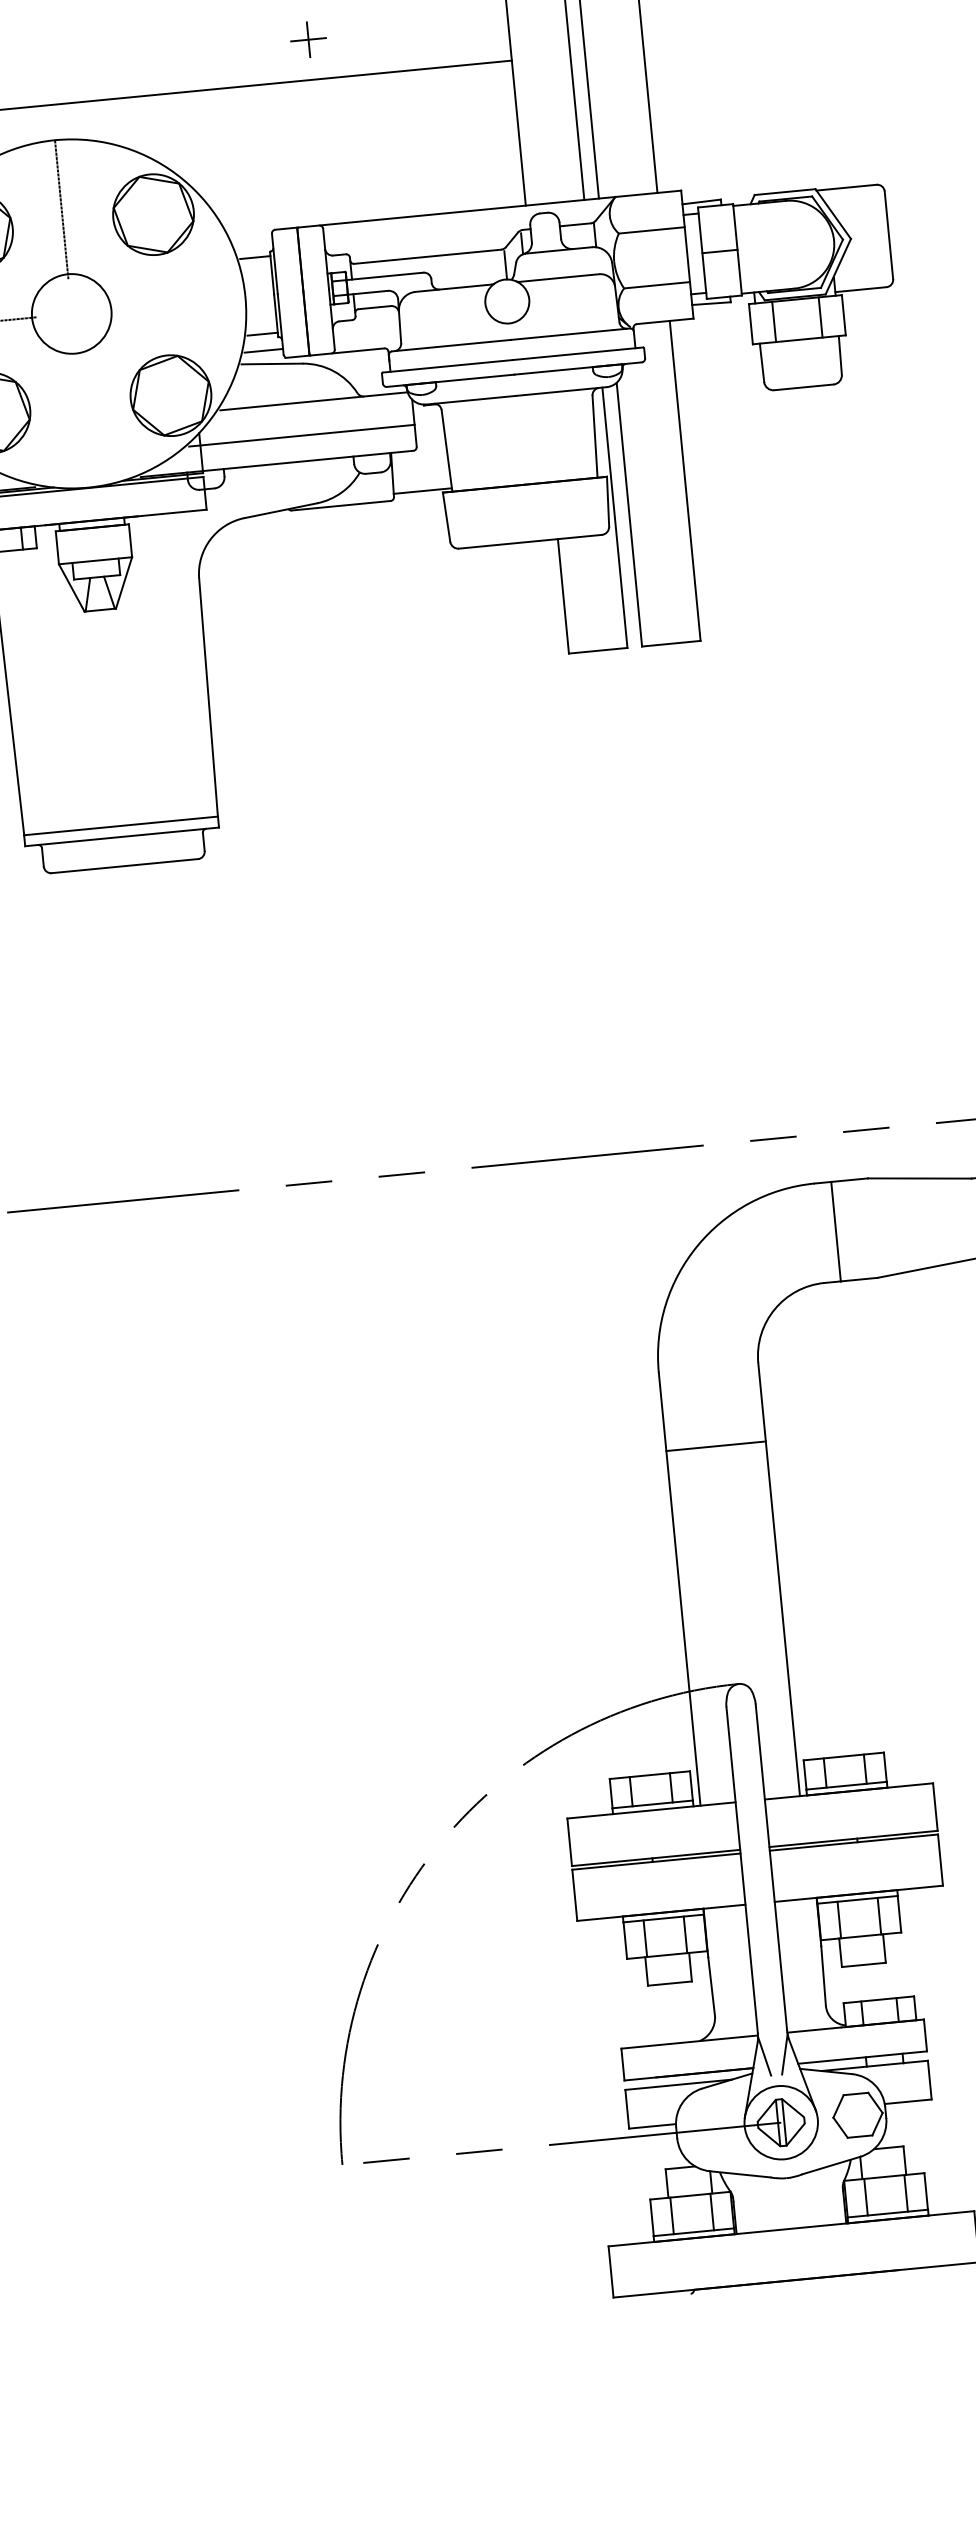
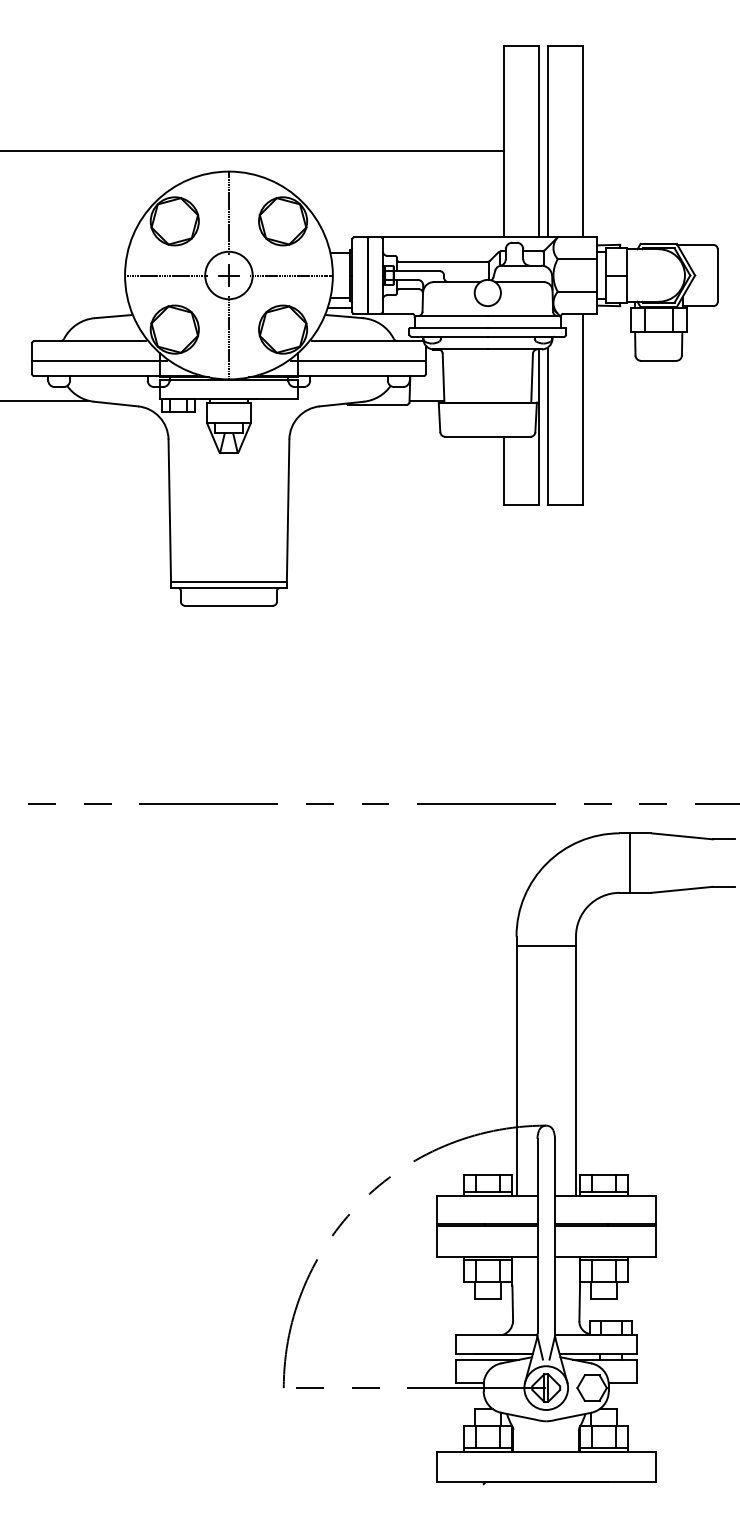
part: (307, 39) -> (228, 275), moved
line: (176, 303) -> (291, 275), added
line: (80, 417) -> (228, 337), added
line: (714, 1446) -> (545, 946), moved

